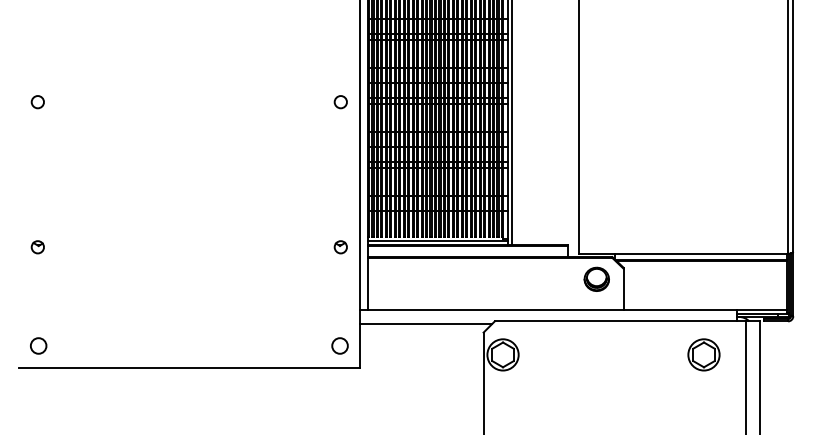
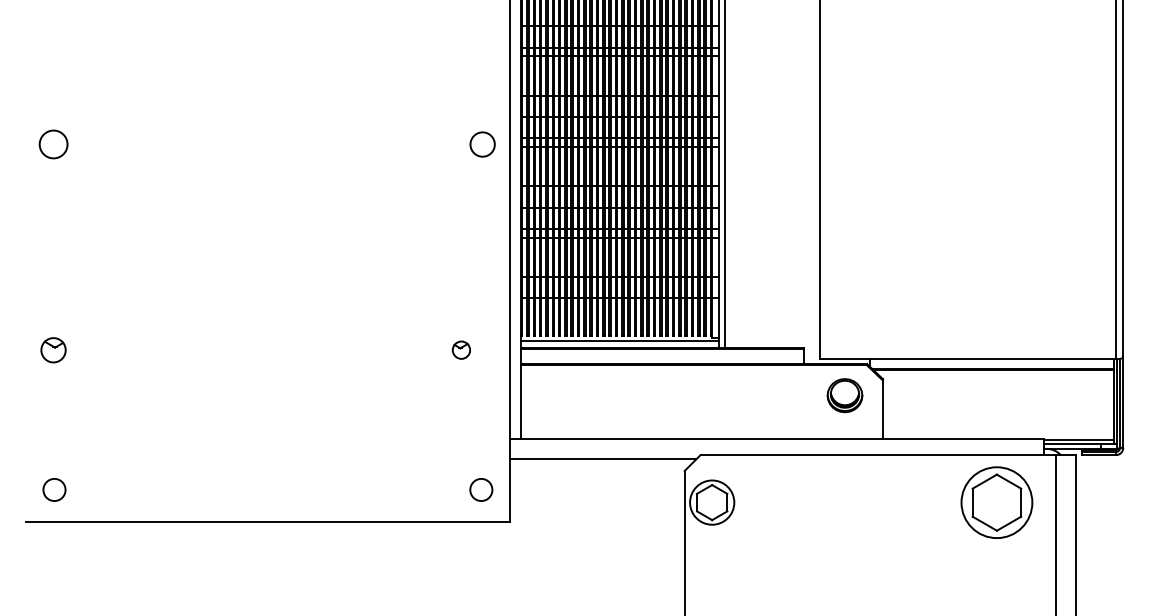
circle: (37, 102) -> (52, 144), size x1.6
circle: (340, 102) -> (481, 144), size x1.4
part: (37, 246) -> (52, 349), size x1.4
part: (340, 246) -> (460, 349), moved
part: (703, 354) -> (996, 502), size x1.6

